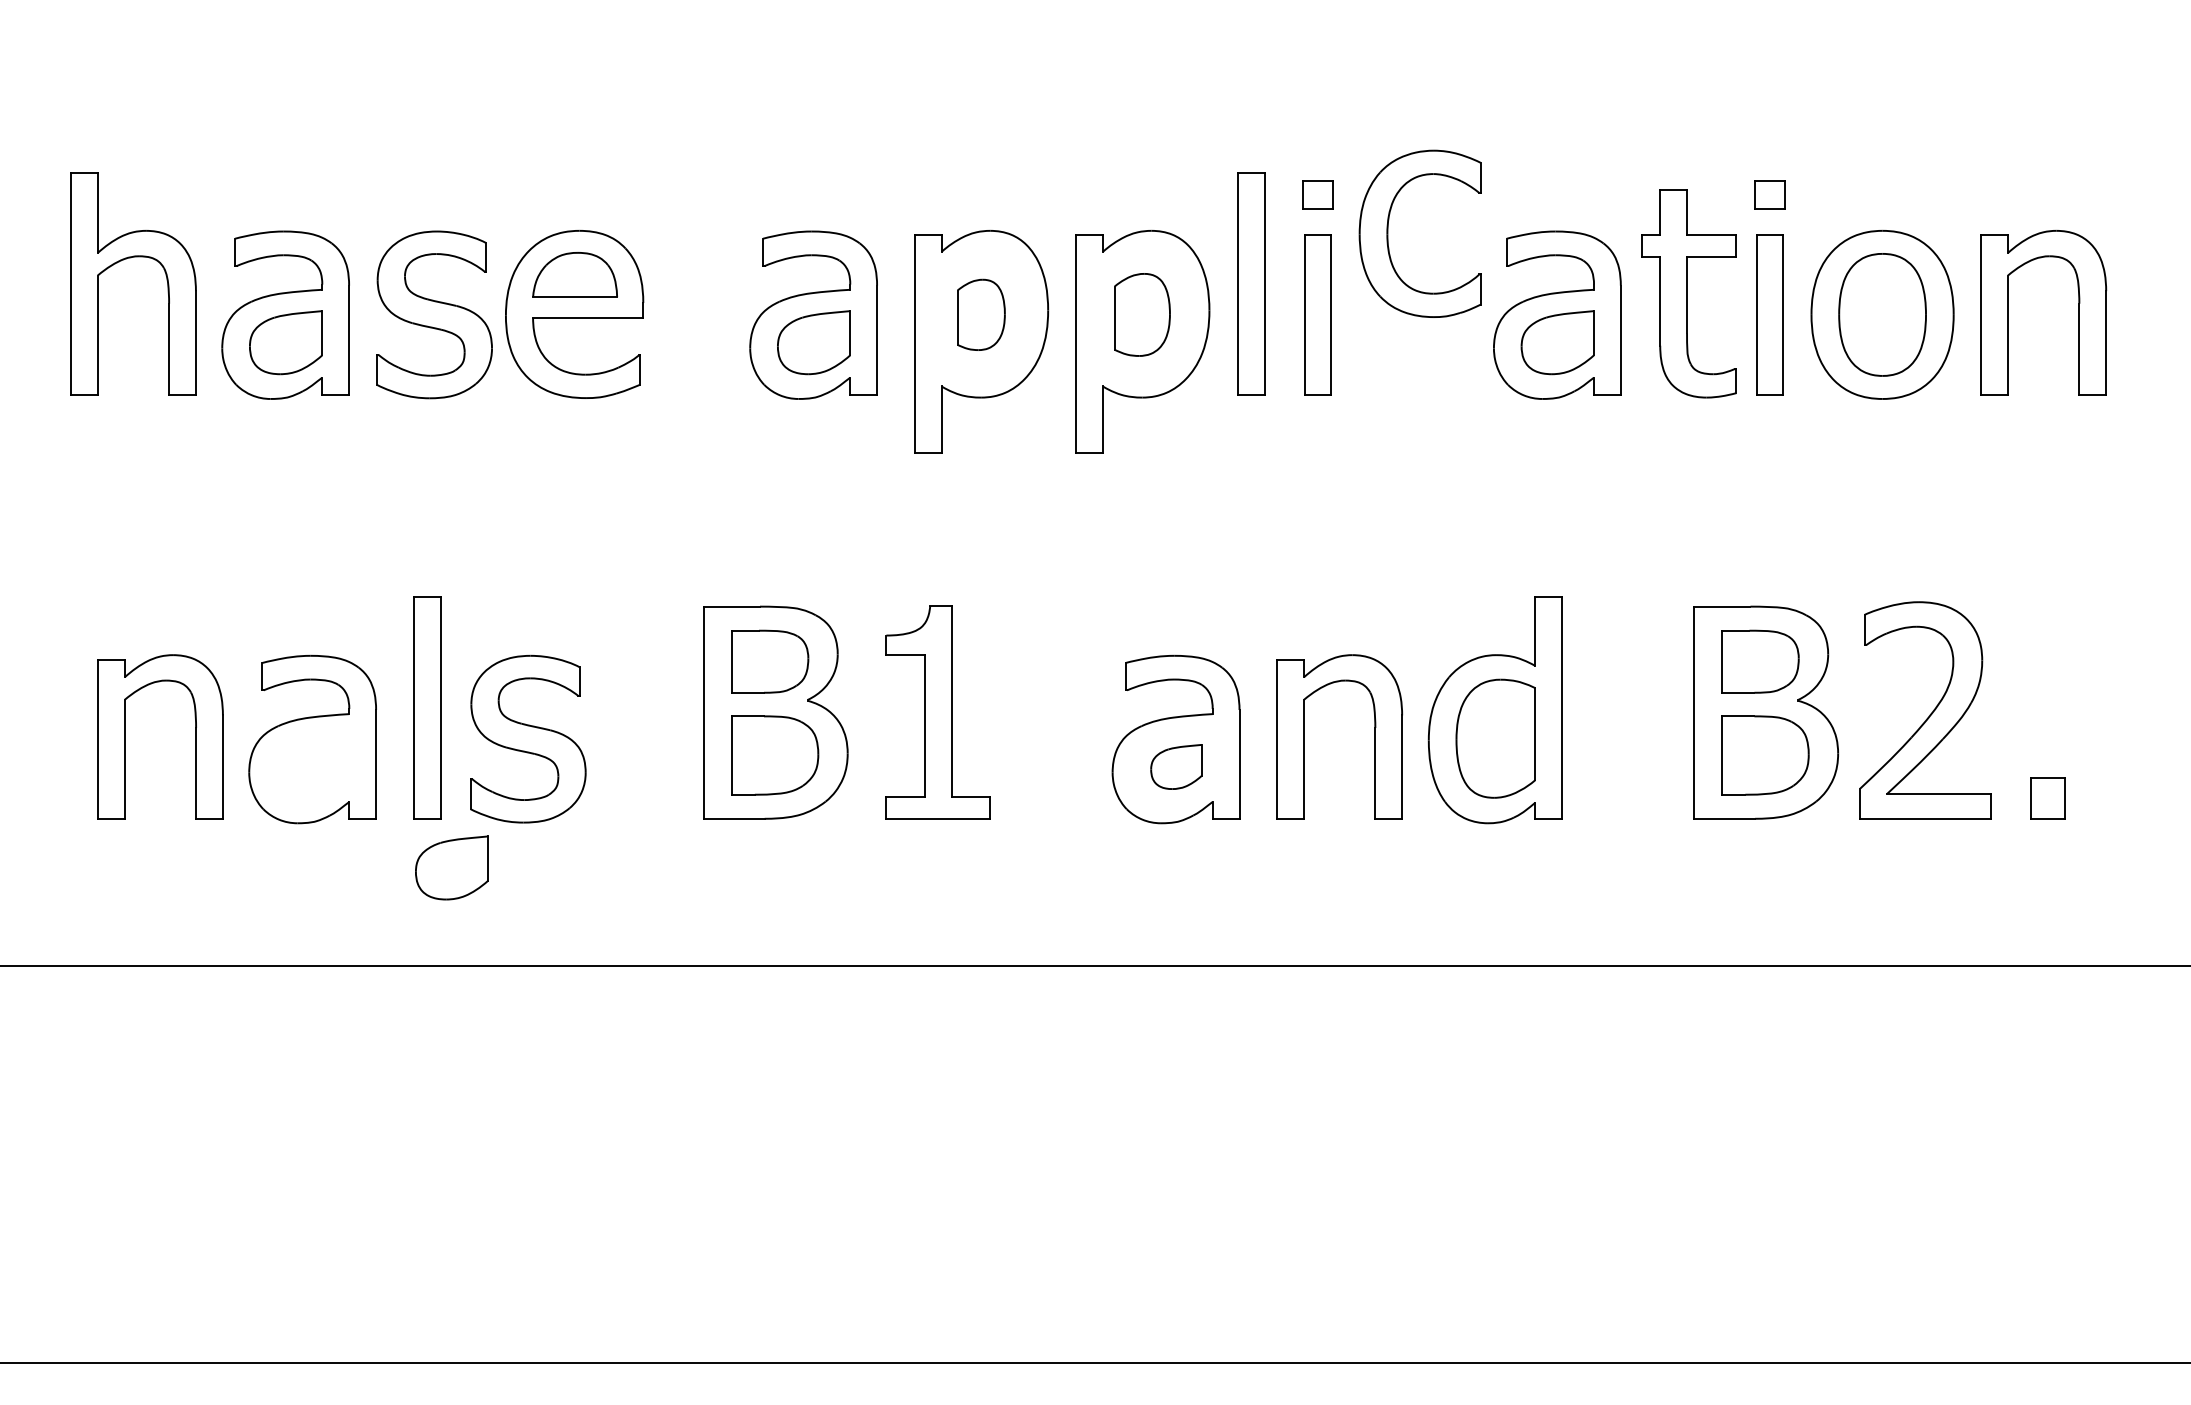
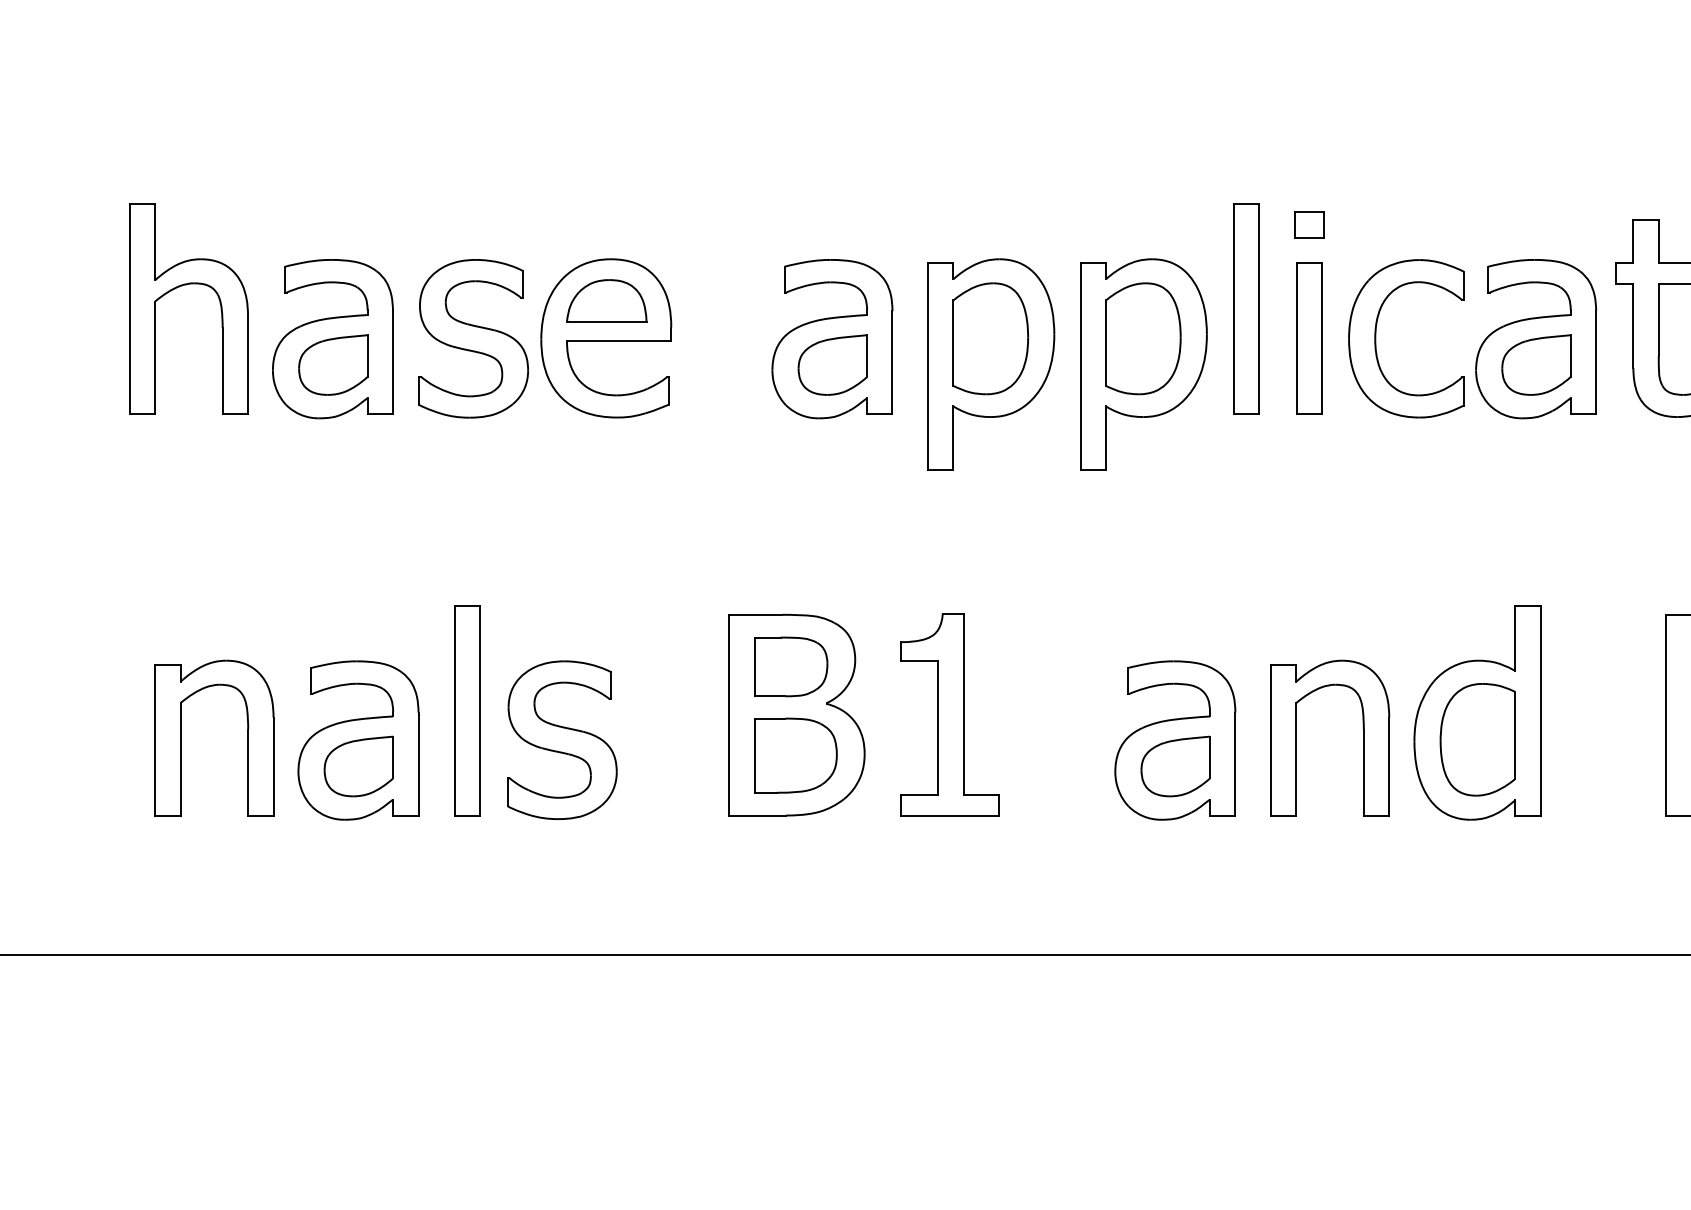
part: (1388, 233) -> (1376, 338), moved
part: (981, 314) -> (991, 338), size x1.67
part: (1142, 314) -> (1143, 338), size x1.43
part: (1176, 766) -> (1175, 766), size x1.43
part: (451, 867) -> (358, 766), moved

